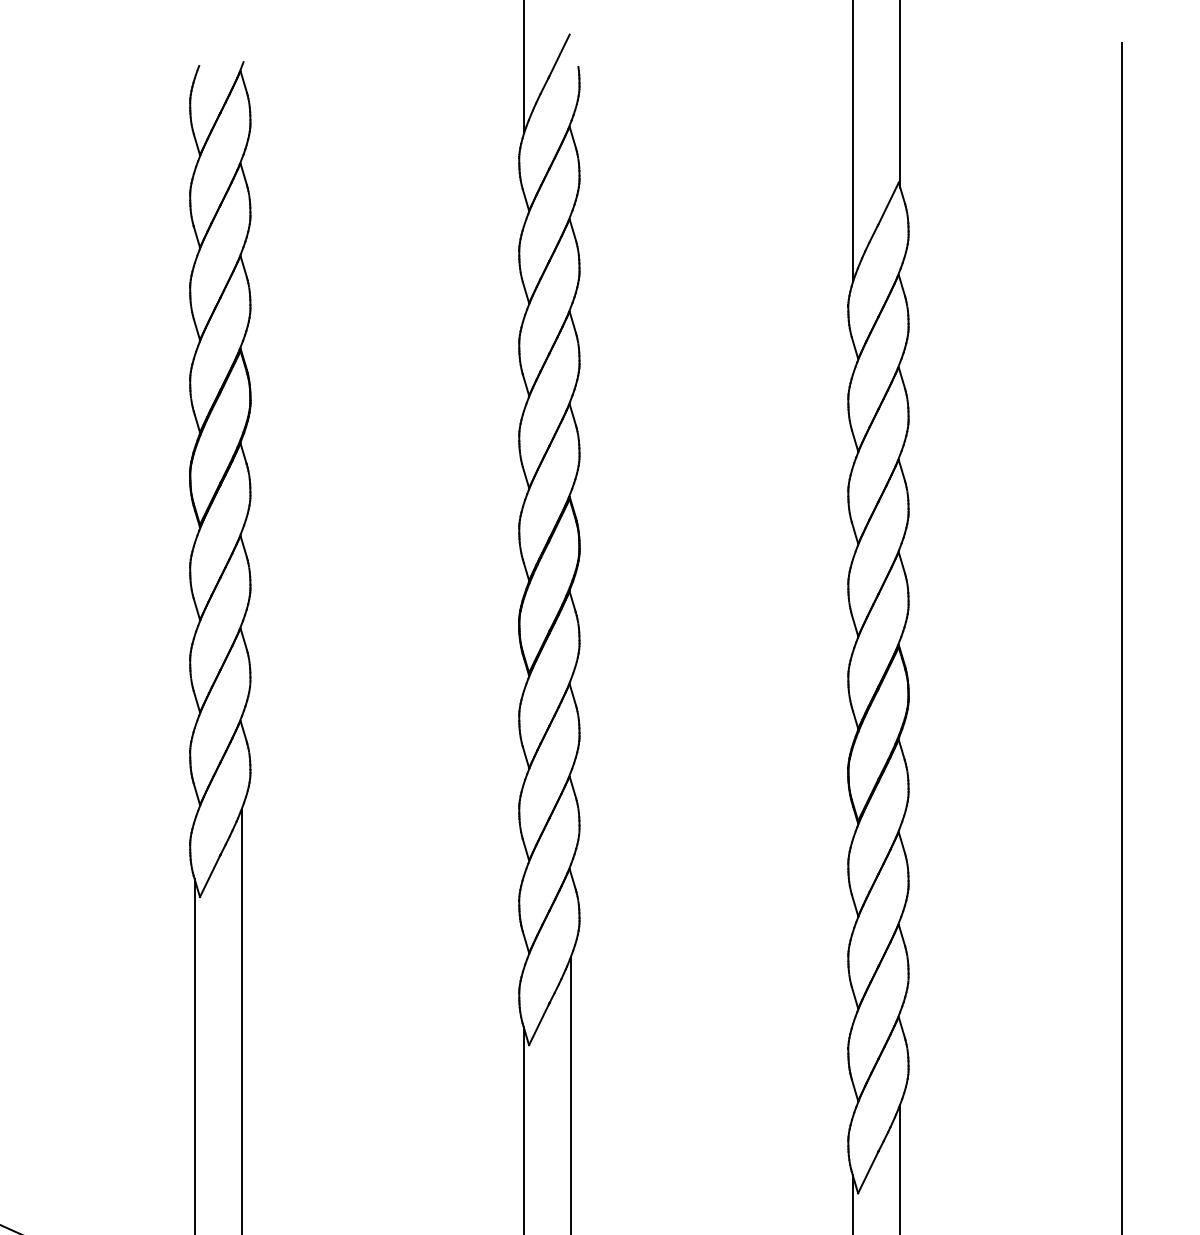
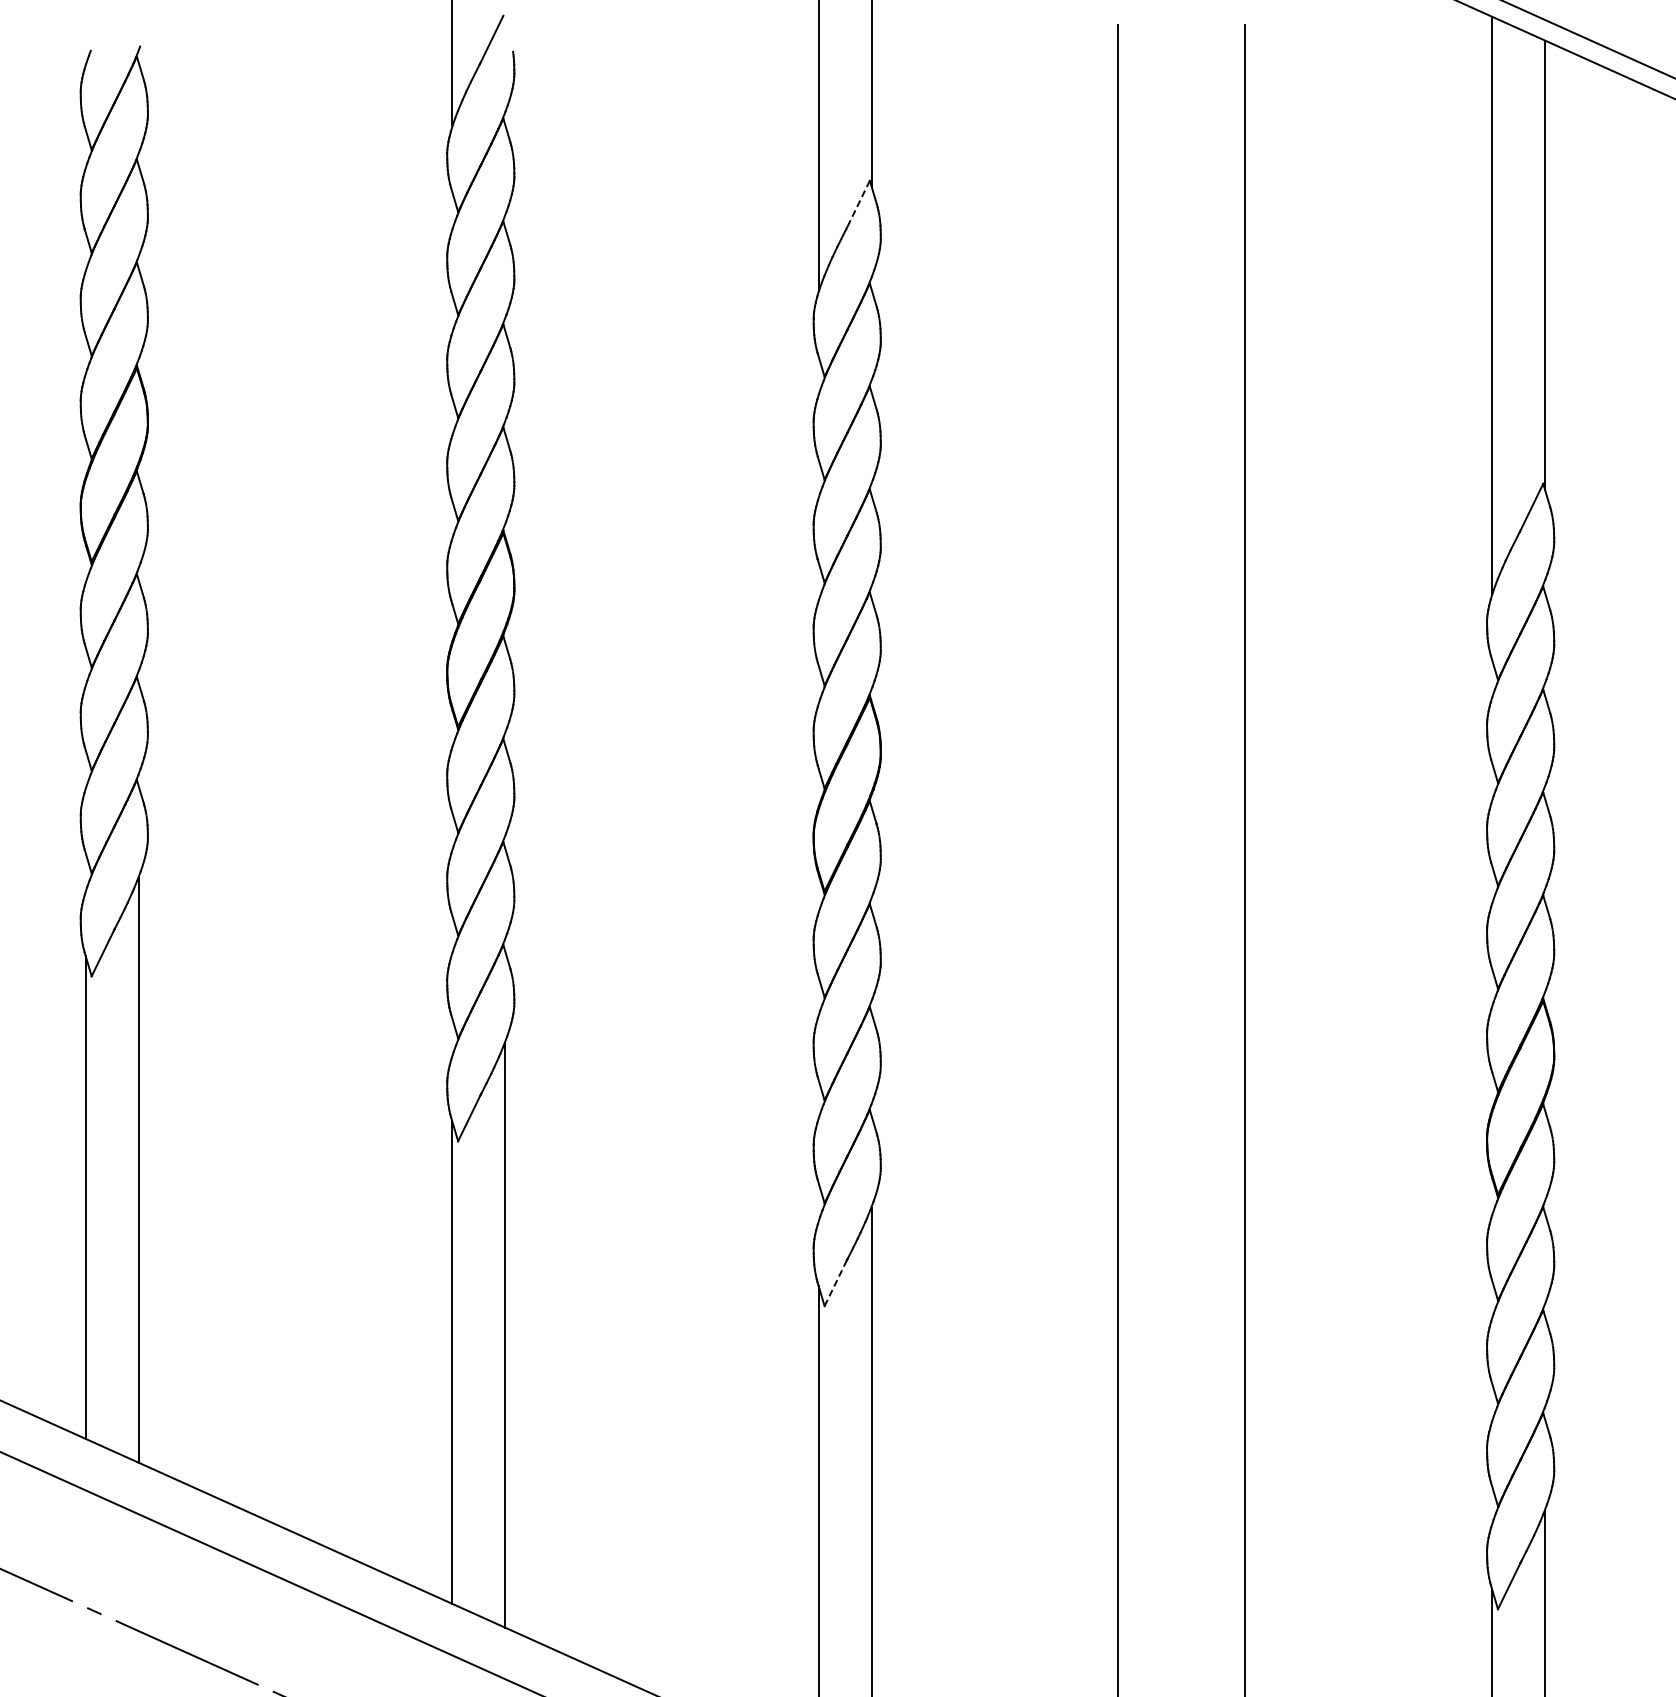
line: (888, 203) -> (858, 204), solid -> dashed
line: (867, 1172) -> (835, 1282), solid -> dashed

